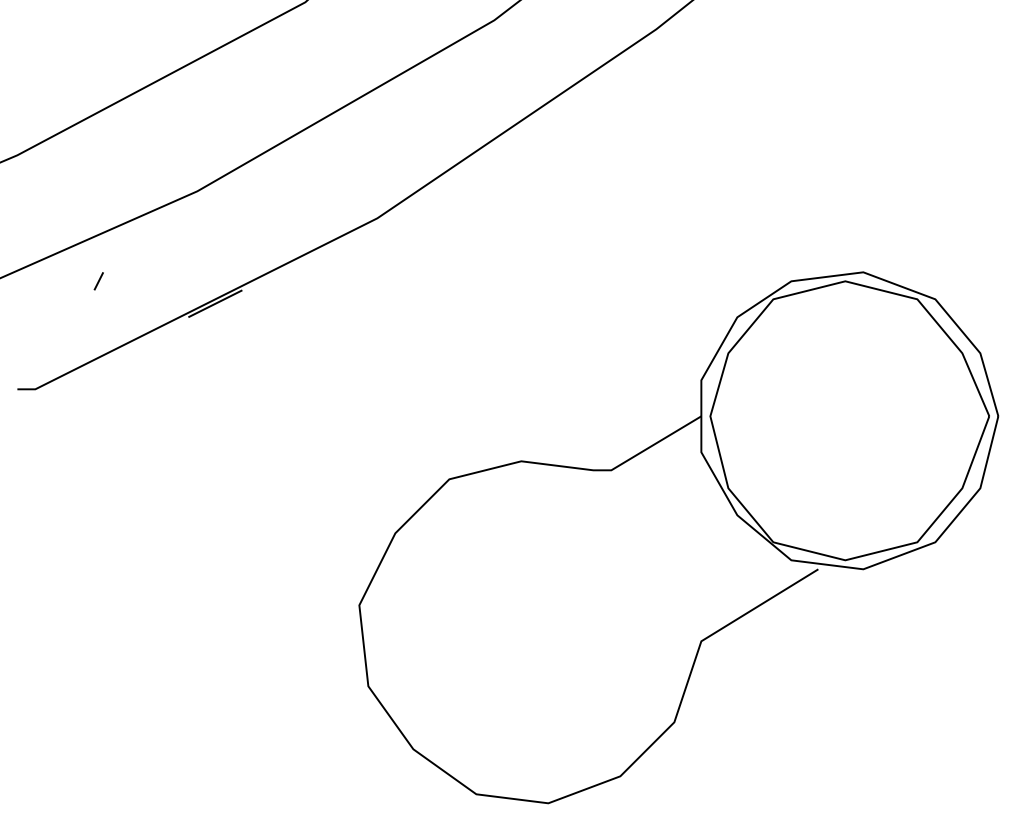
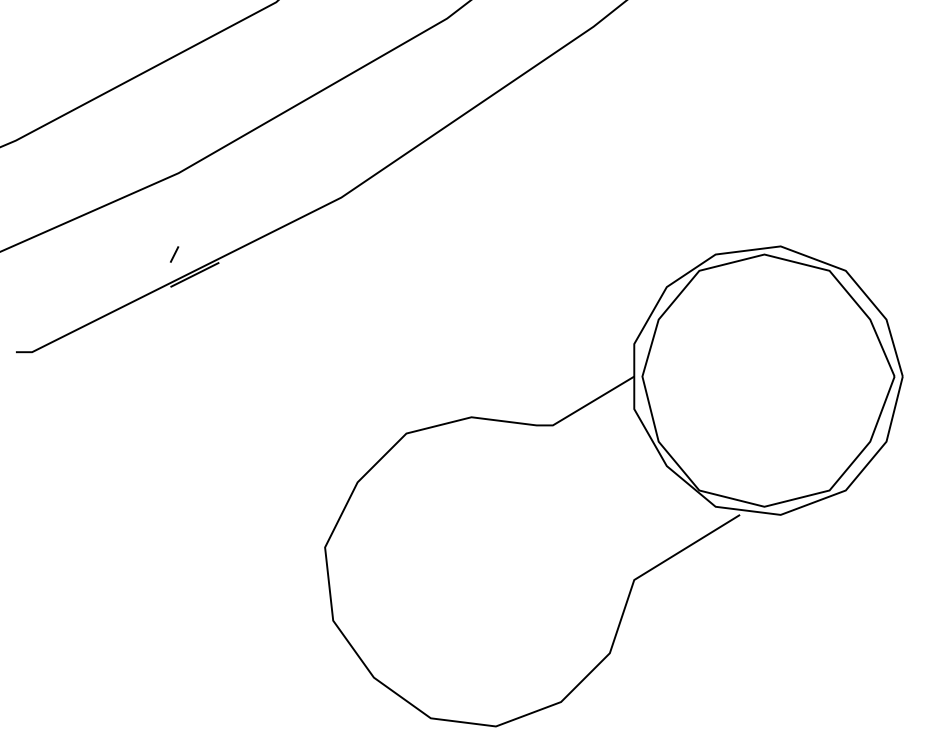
line: (98, 281) -> (174, 254), moved

